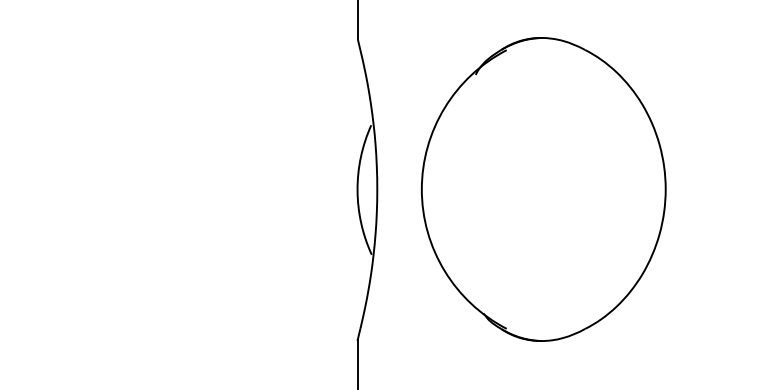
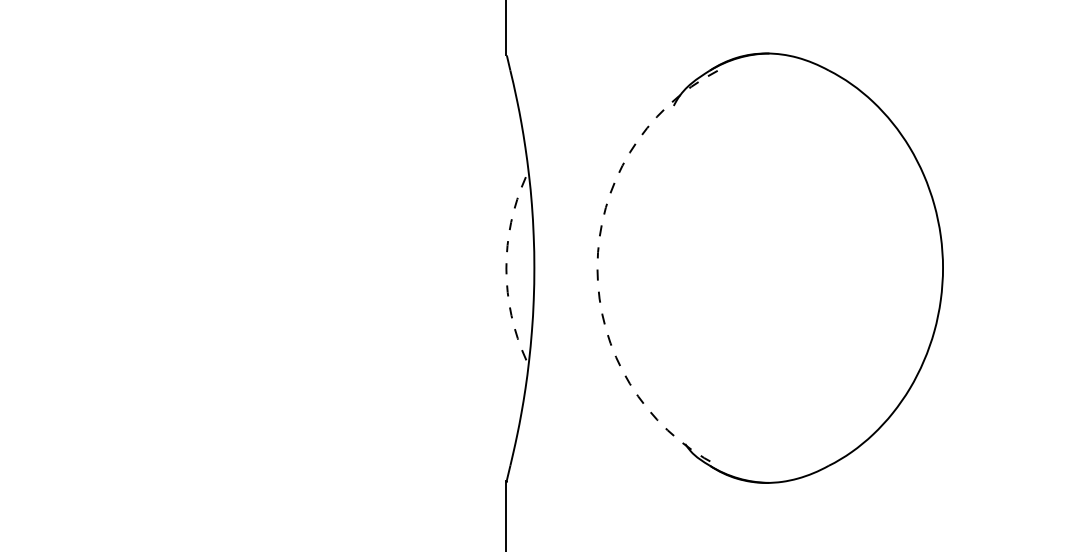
arc: (421, 189) -> (597, 268), solid -> dashed
arc: (357, 190) -> (506, 269), solid -> dashed

